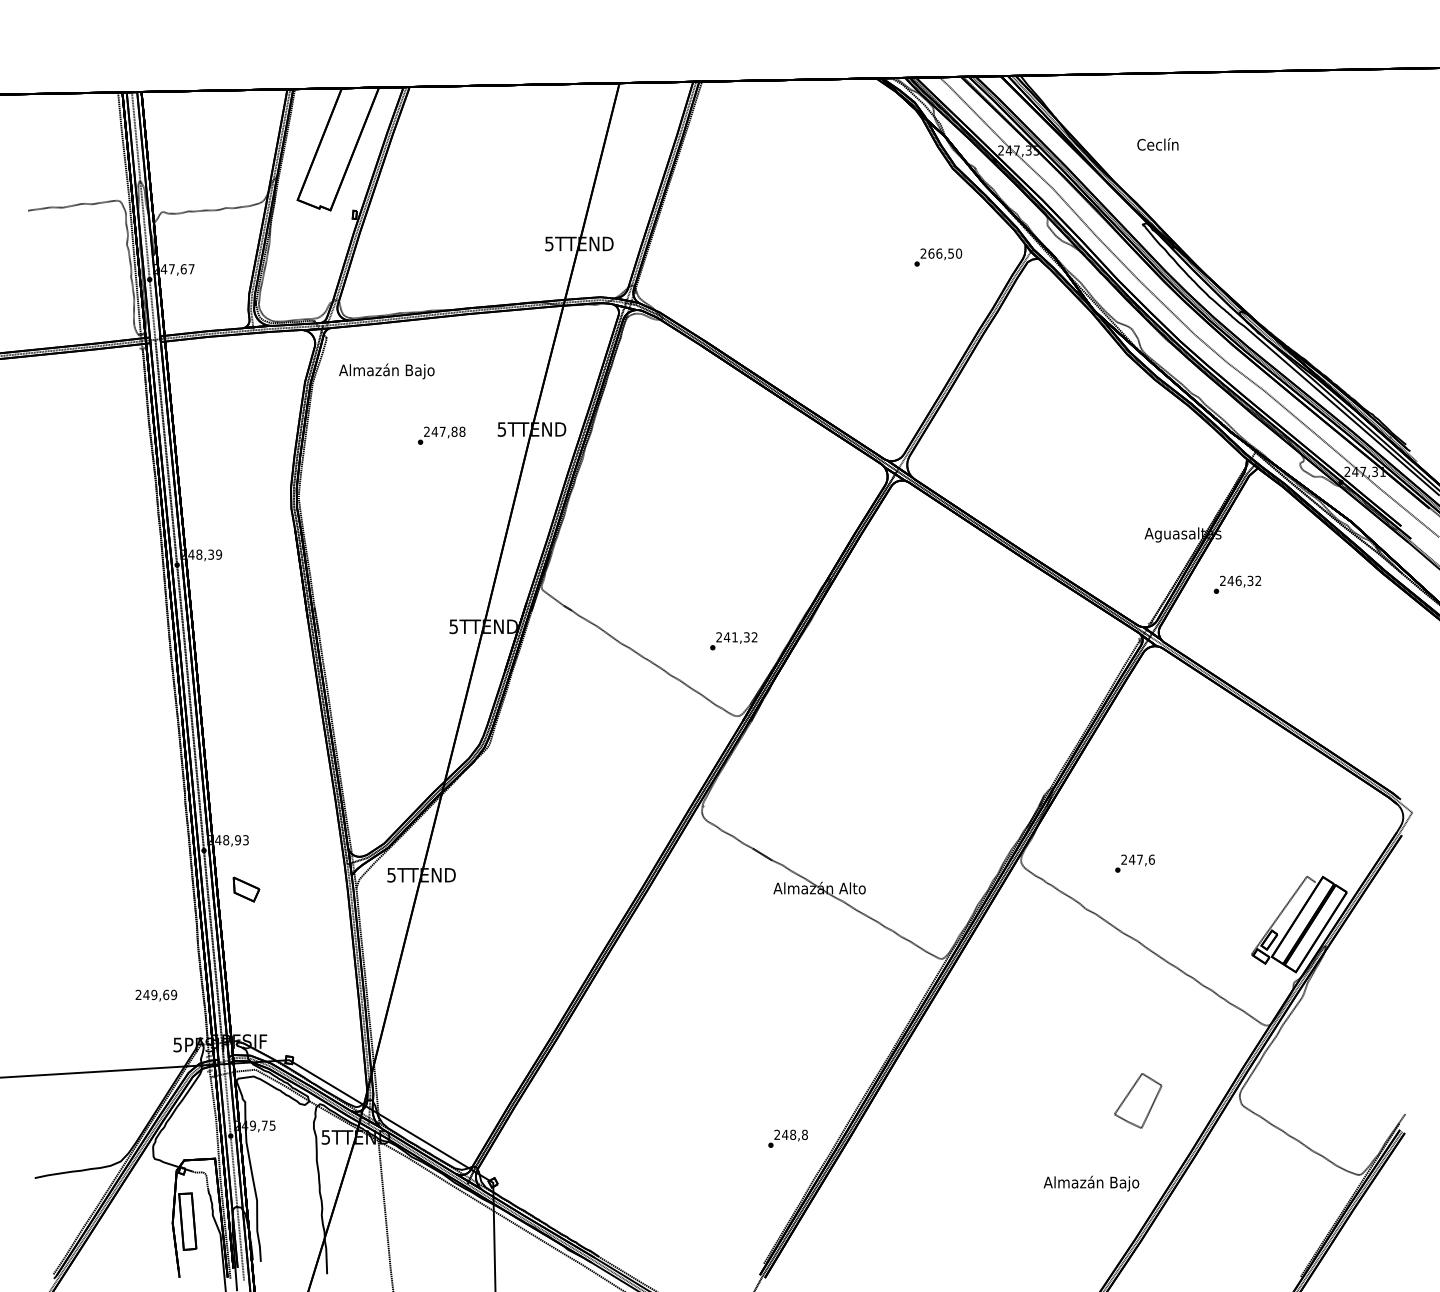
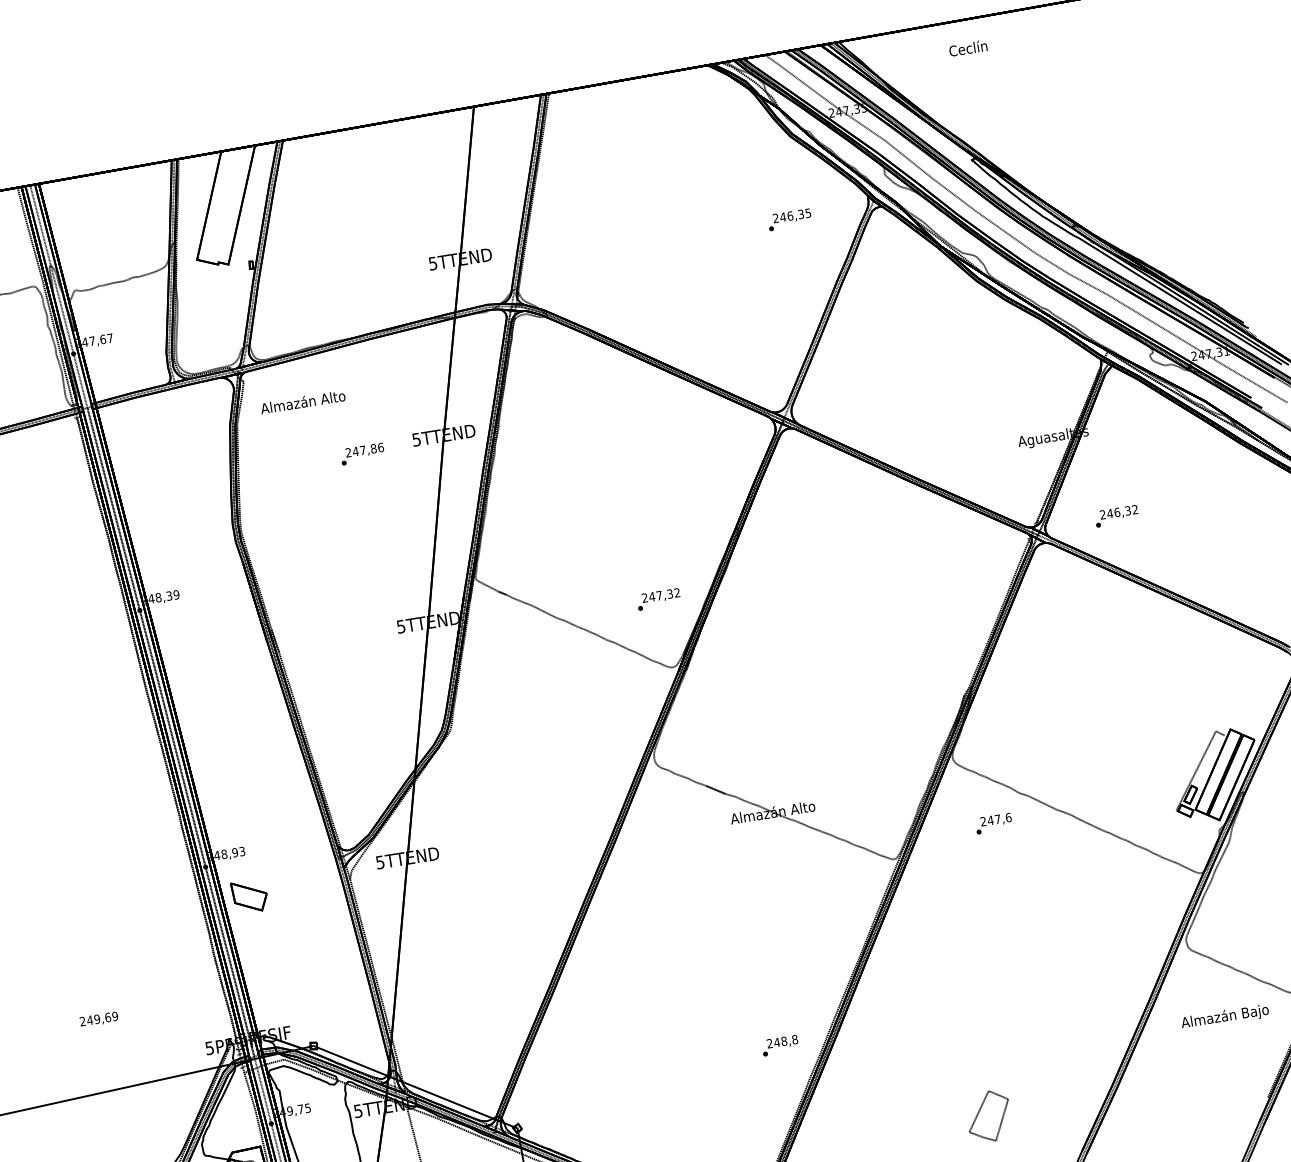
text: (1157, 144) -> (967, 48), moved
text: (945, 253) -> (795, 215), 266,50 -> 246,35
text: (386, 371) -> (302, 403), Almazán Bajo -> Almazán Alto
text: (462, 431) -> (380, 447), 247,88 -> 247,86
text: (1236, 584) -> (1115, 516), moved
text: (734, 637) -> (658, 595), 241,32 -> 247,32
text: (1134, 863) -> (993, 823), moved
part: (246, 889) -> (250, 896), size x1.43
text: (156, 995) -> (99, 1019), moved
part: (1138, 1100) -> (989, 1116), moved
text: (1091, 1183) -> (1225, 1017), moved

